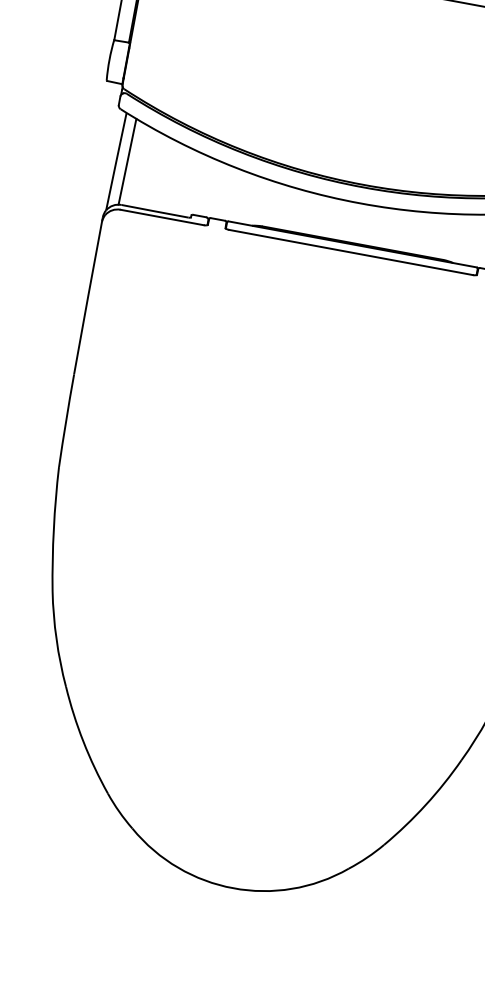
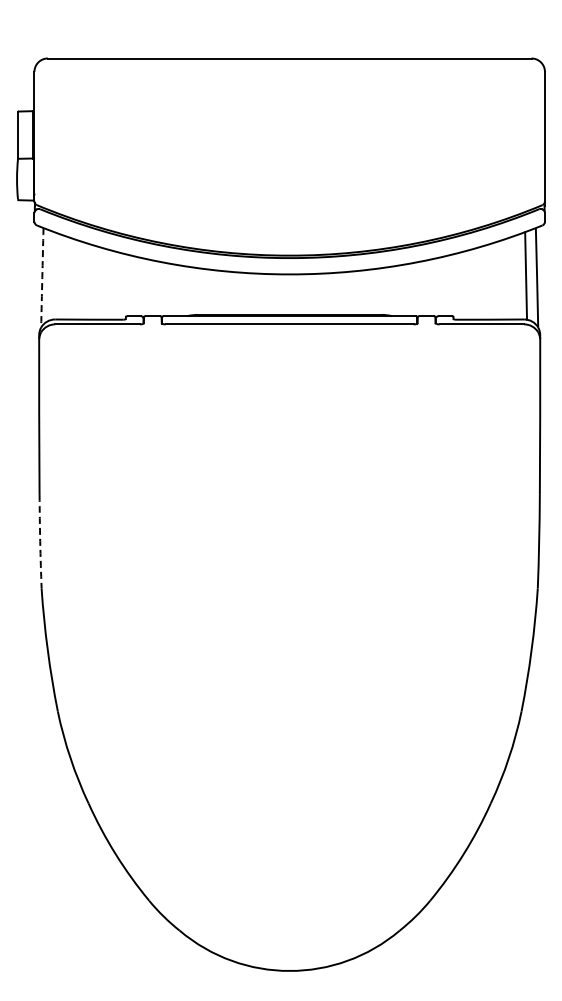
arc: (116, 161) -> (42, 277), solid -> dashed
line: (127, 161) -> (53, 275), removed
arc: (66, 420) -> (40, 541), solid -> dashed

